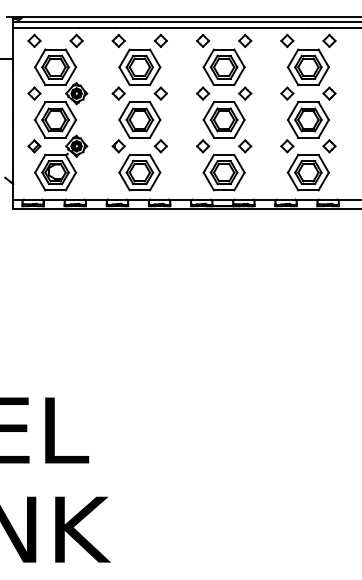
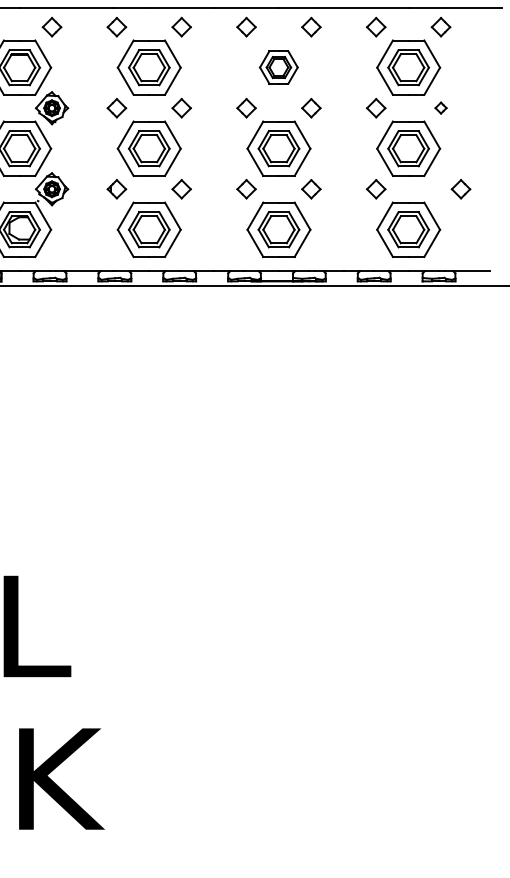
part: (223, 66) -> (277, 66), size x0.6
part: (329, 93) -> (441, 108), size x0.6
part: (329, 146) -> (461, 189), moved

